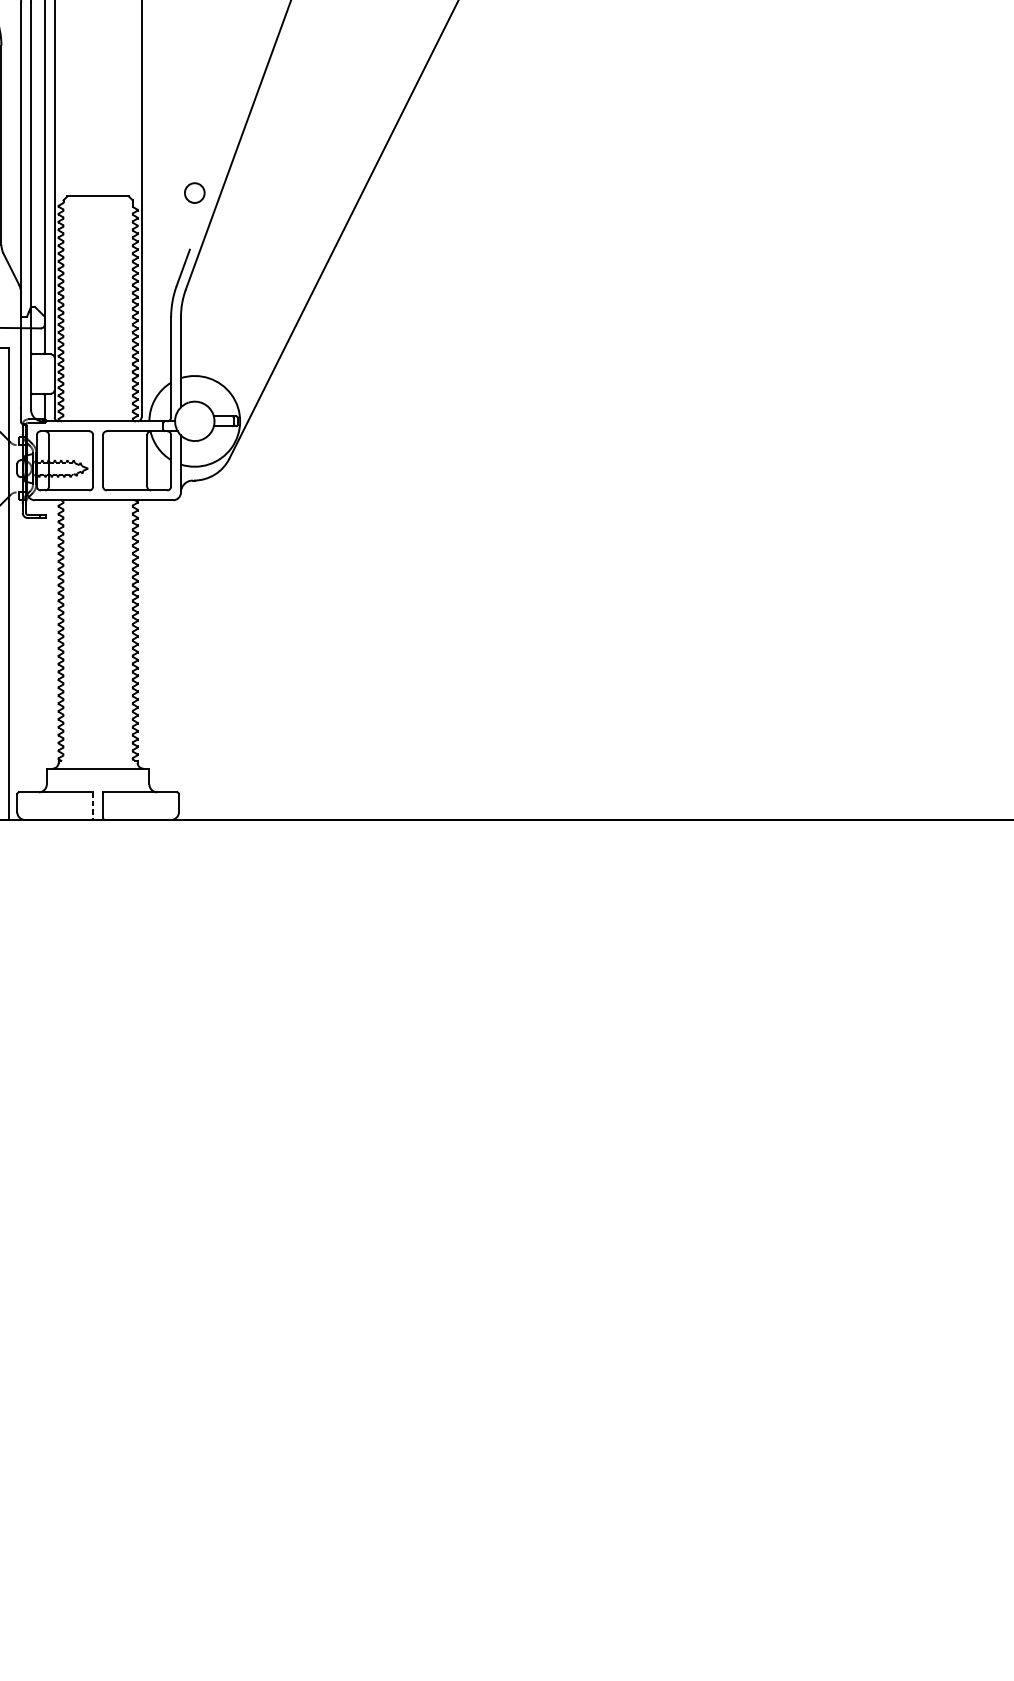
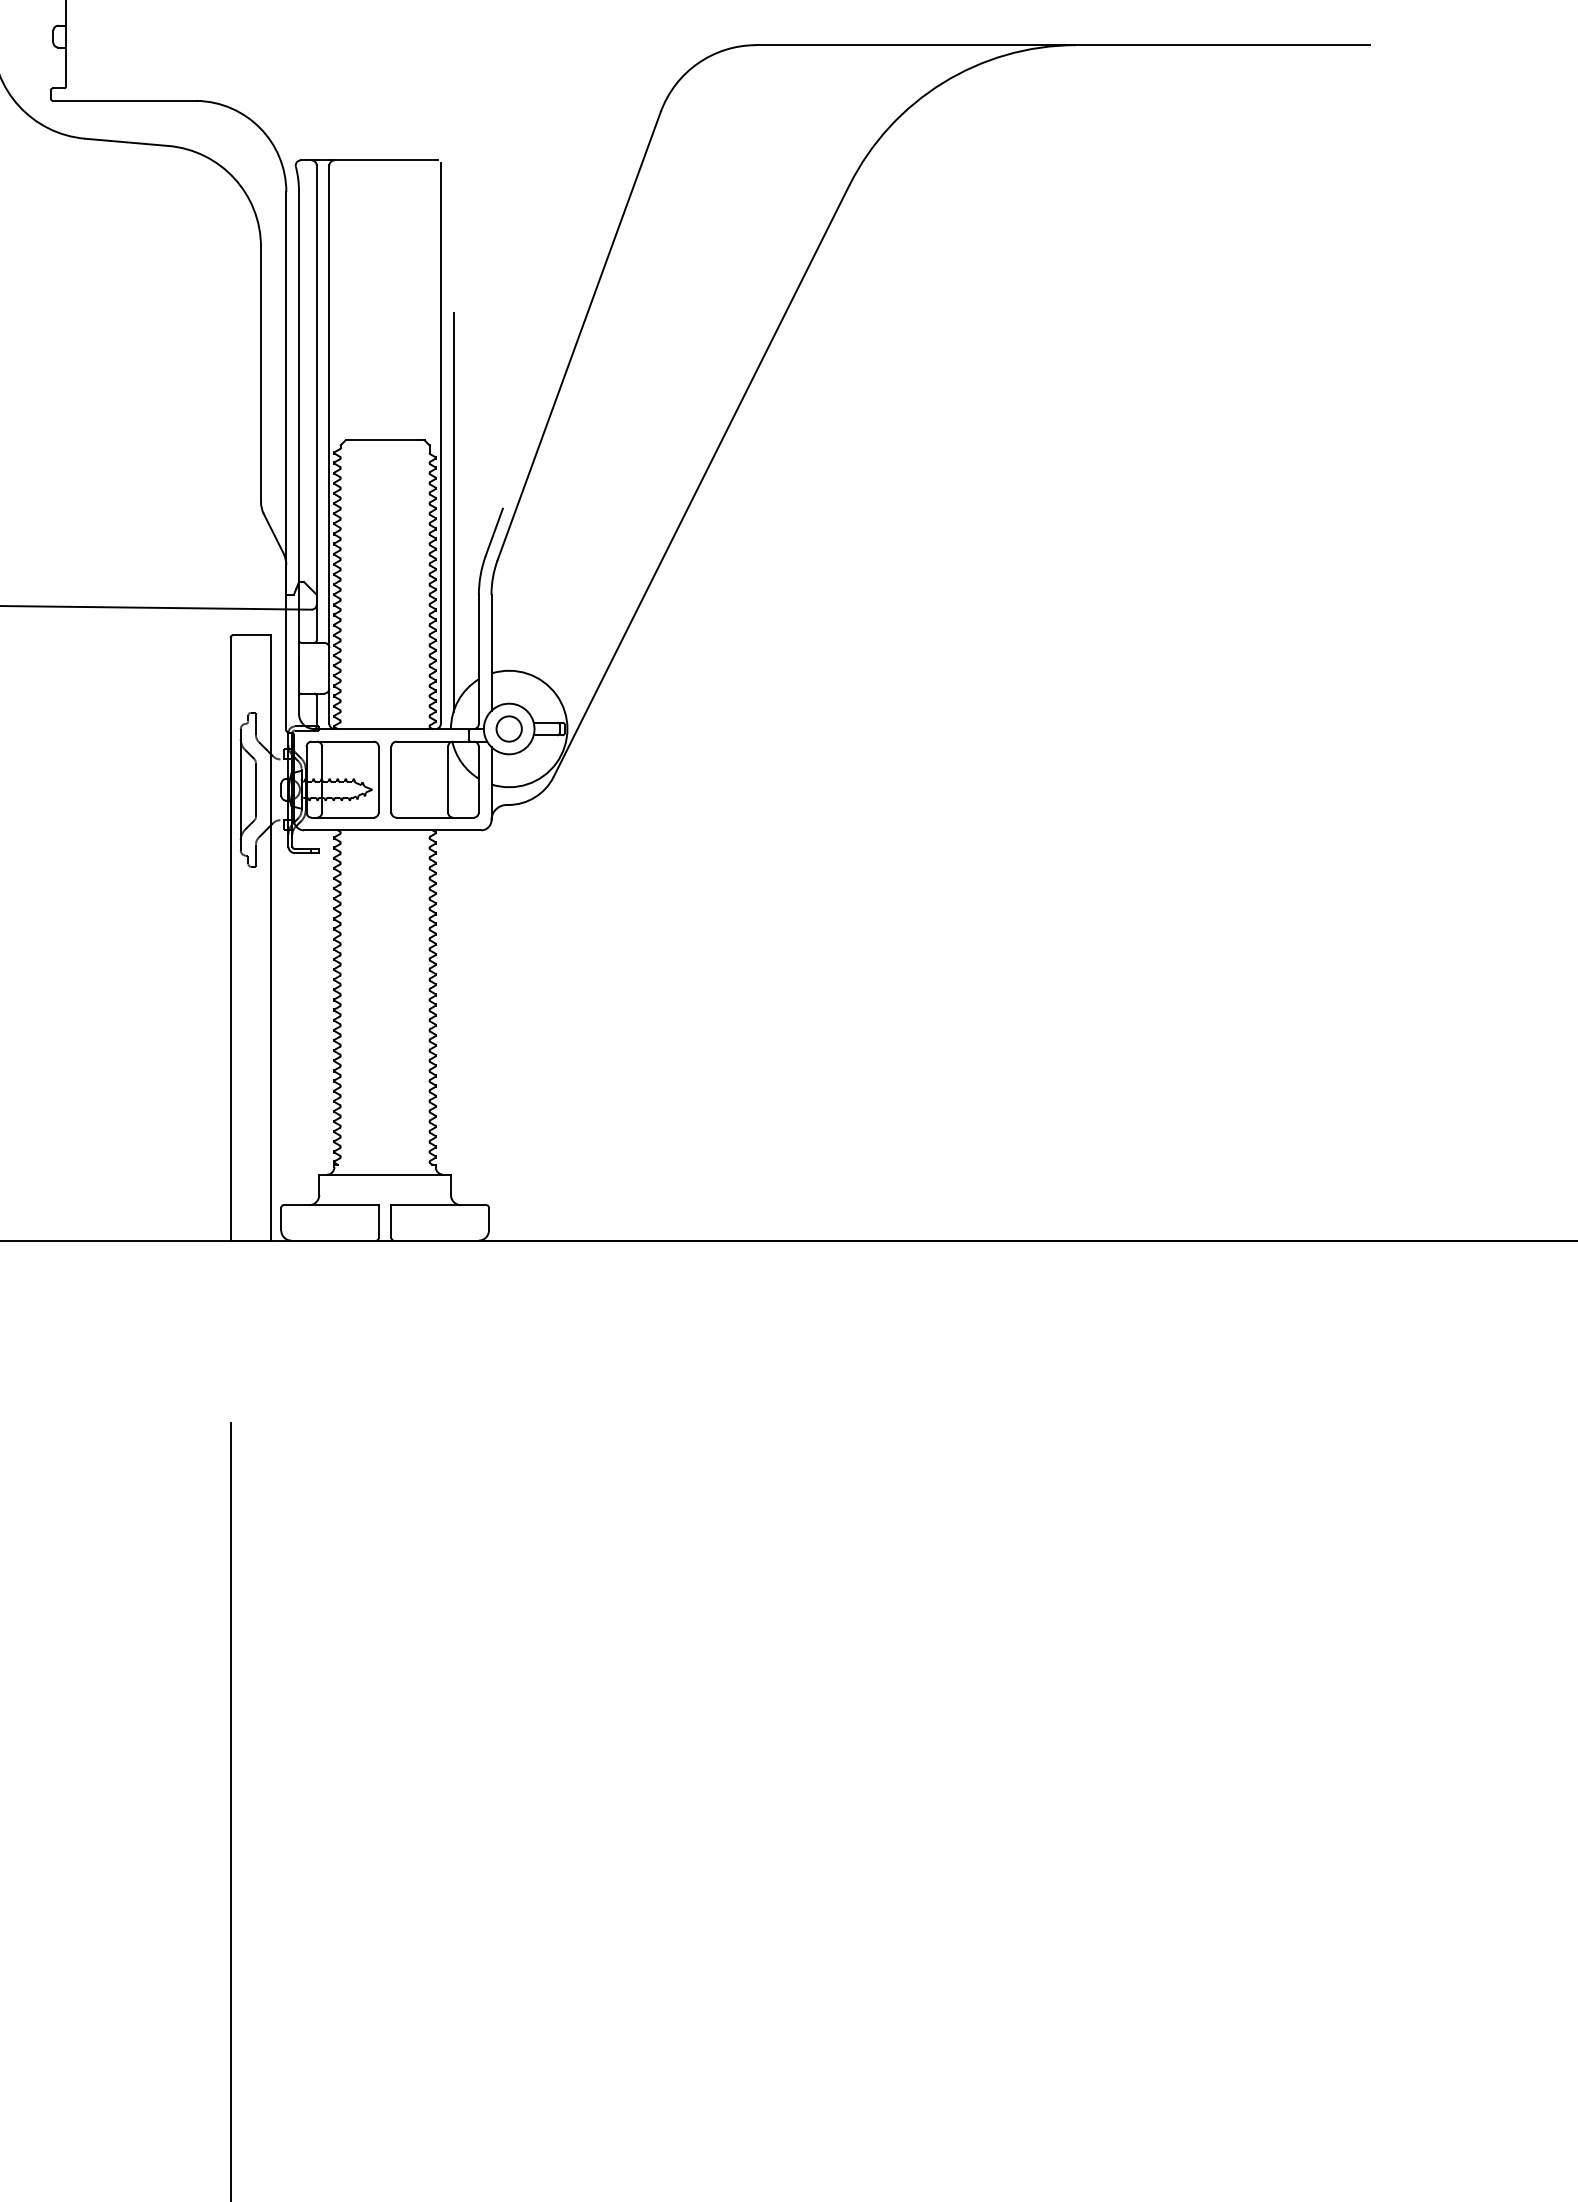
part: (194, 192) -> (508, 728), moved
line: (151, 252) -> (453, 512), added
line: (92, 805) -> (378, 1222), dashed -> solid

